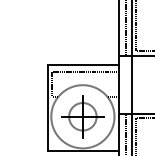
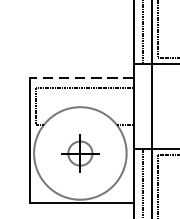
line: (83, 65) -> (81, 78), solid -> dashed
part: (82, 116) -> (79, 153), size x0.6

